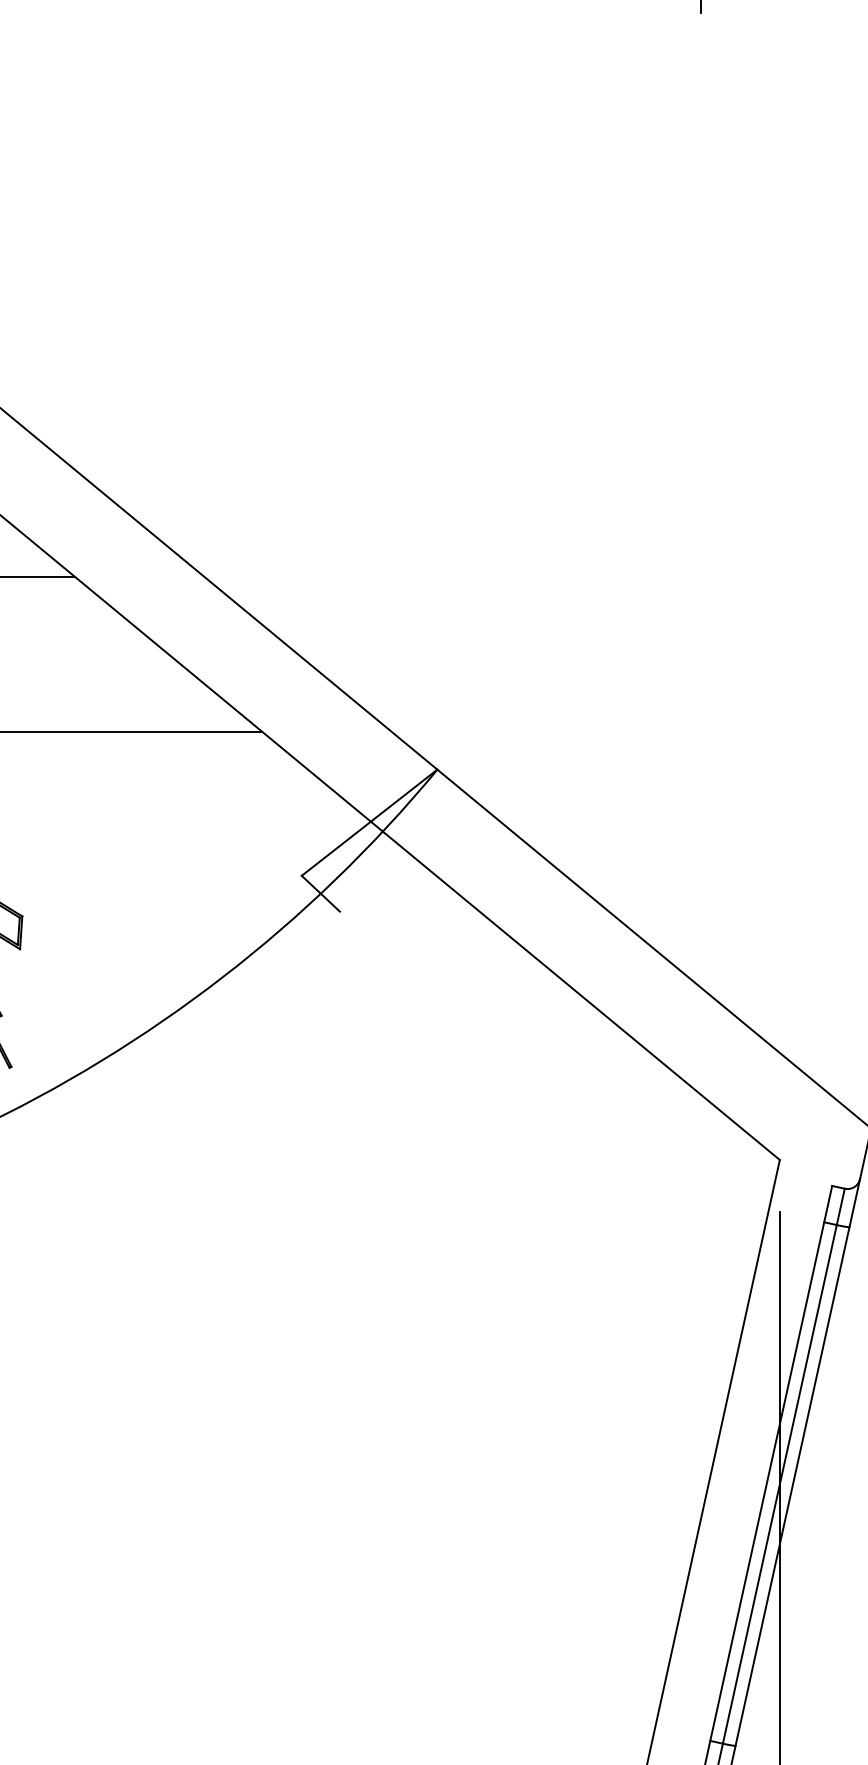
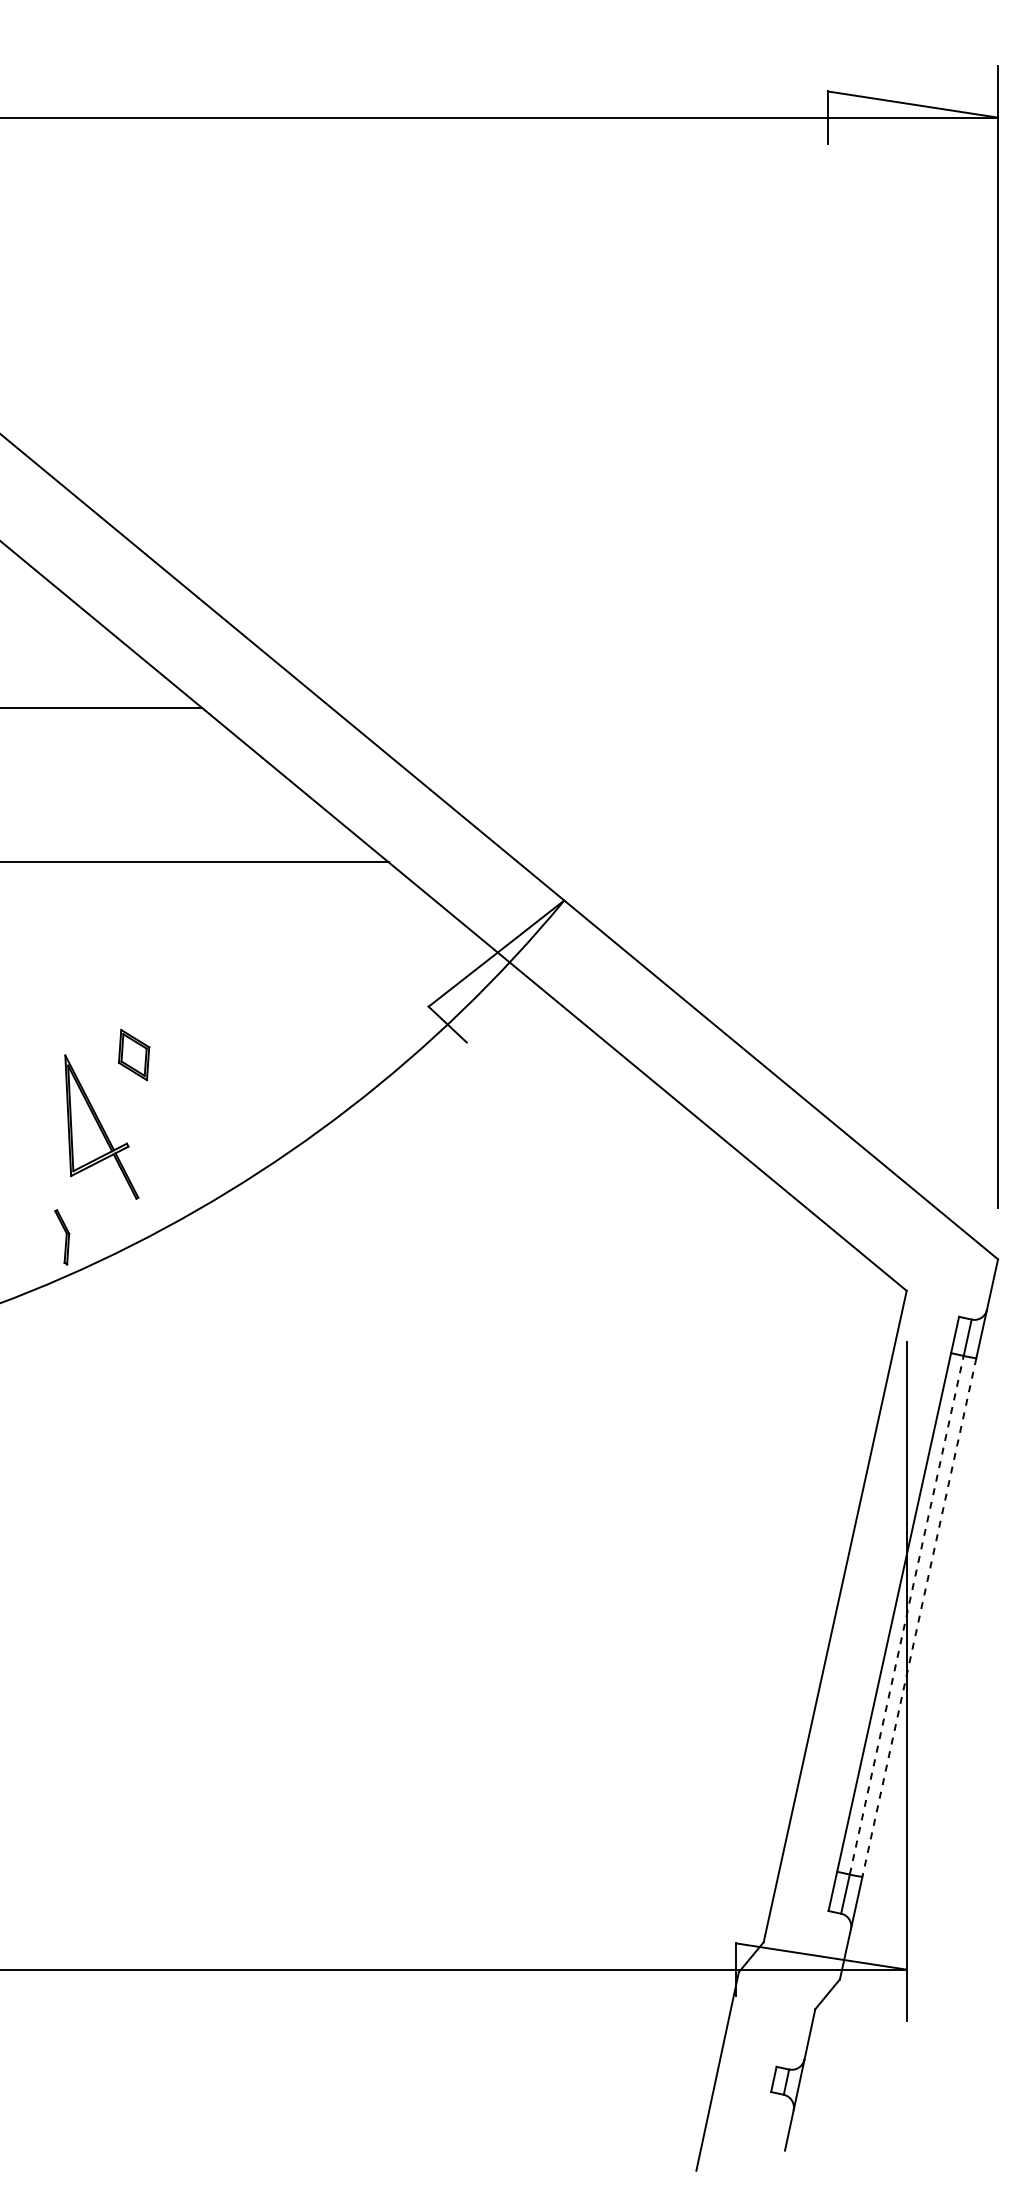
line: (779, 1483) -> (906, 1614), solid -> dashed
line: (792, 1487) -> (919, 1618), solid -> dashed

